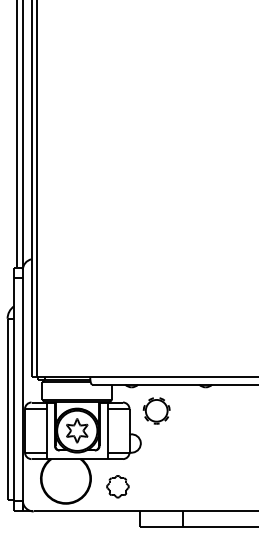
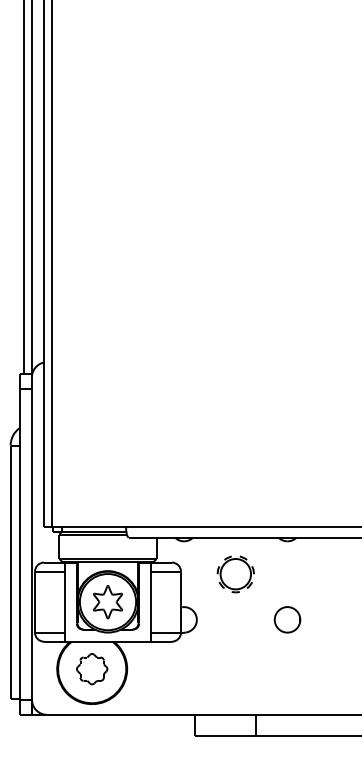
part: (156, 410) -> (235, 573), moved
part: (205, 443) -> (287, 619), added
part: (117, 486) -> (91, 668), moved

